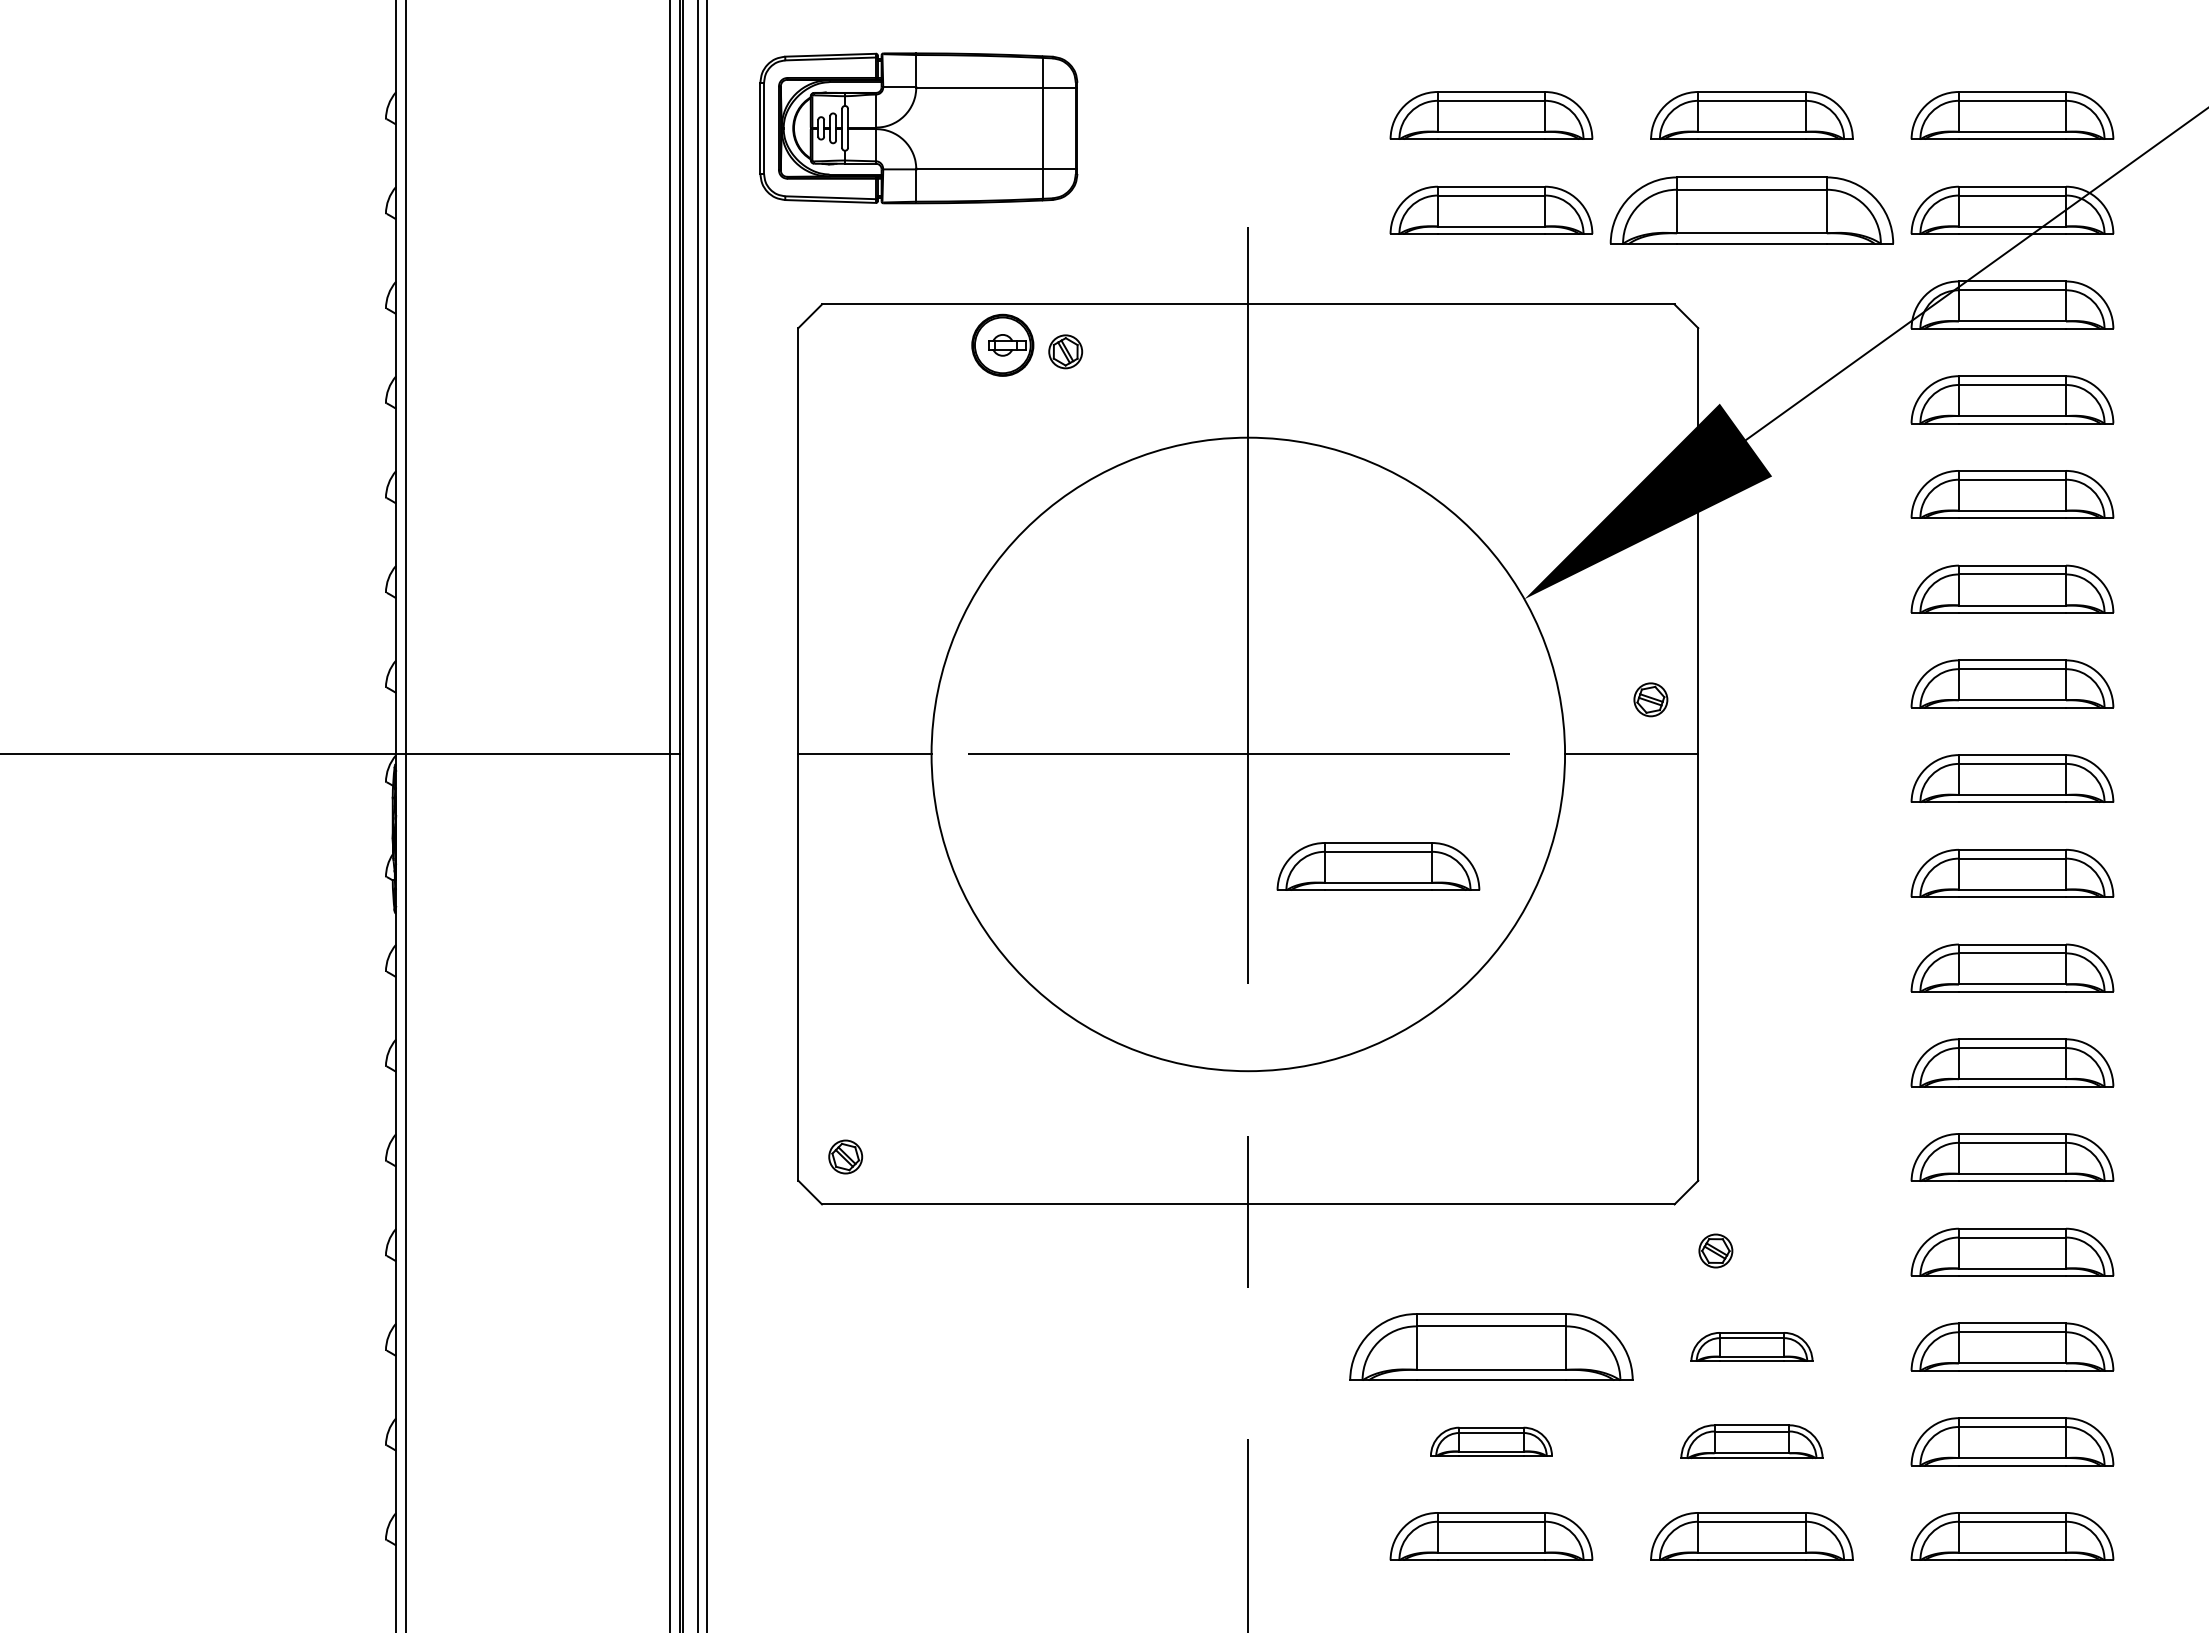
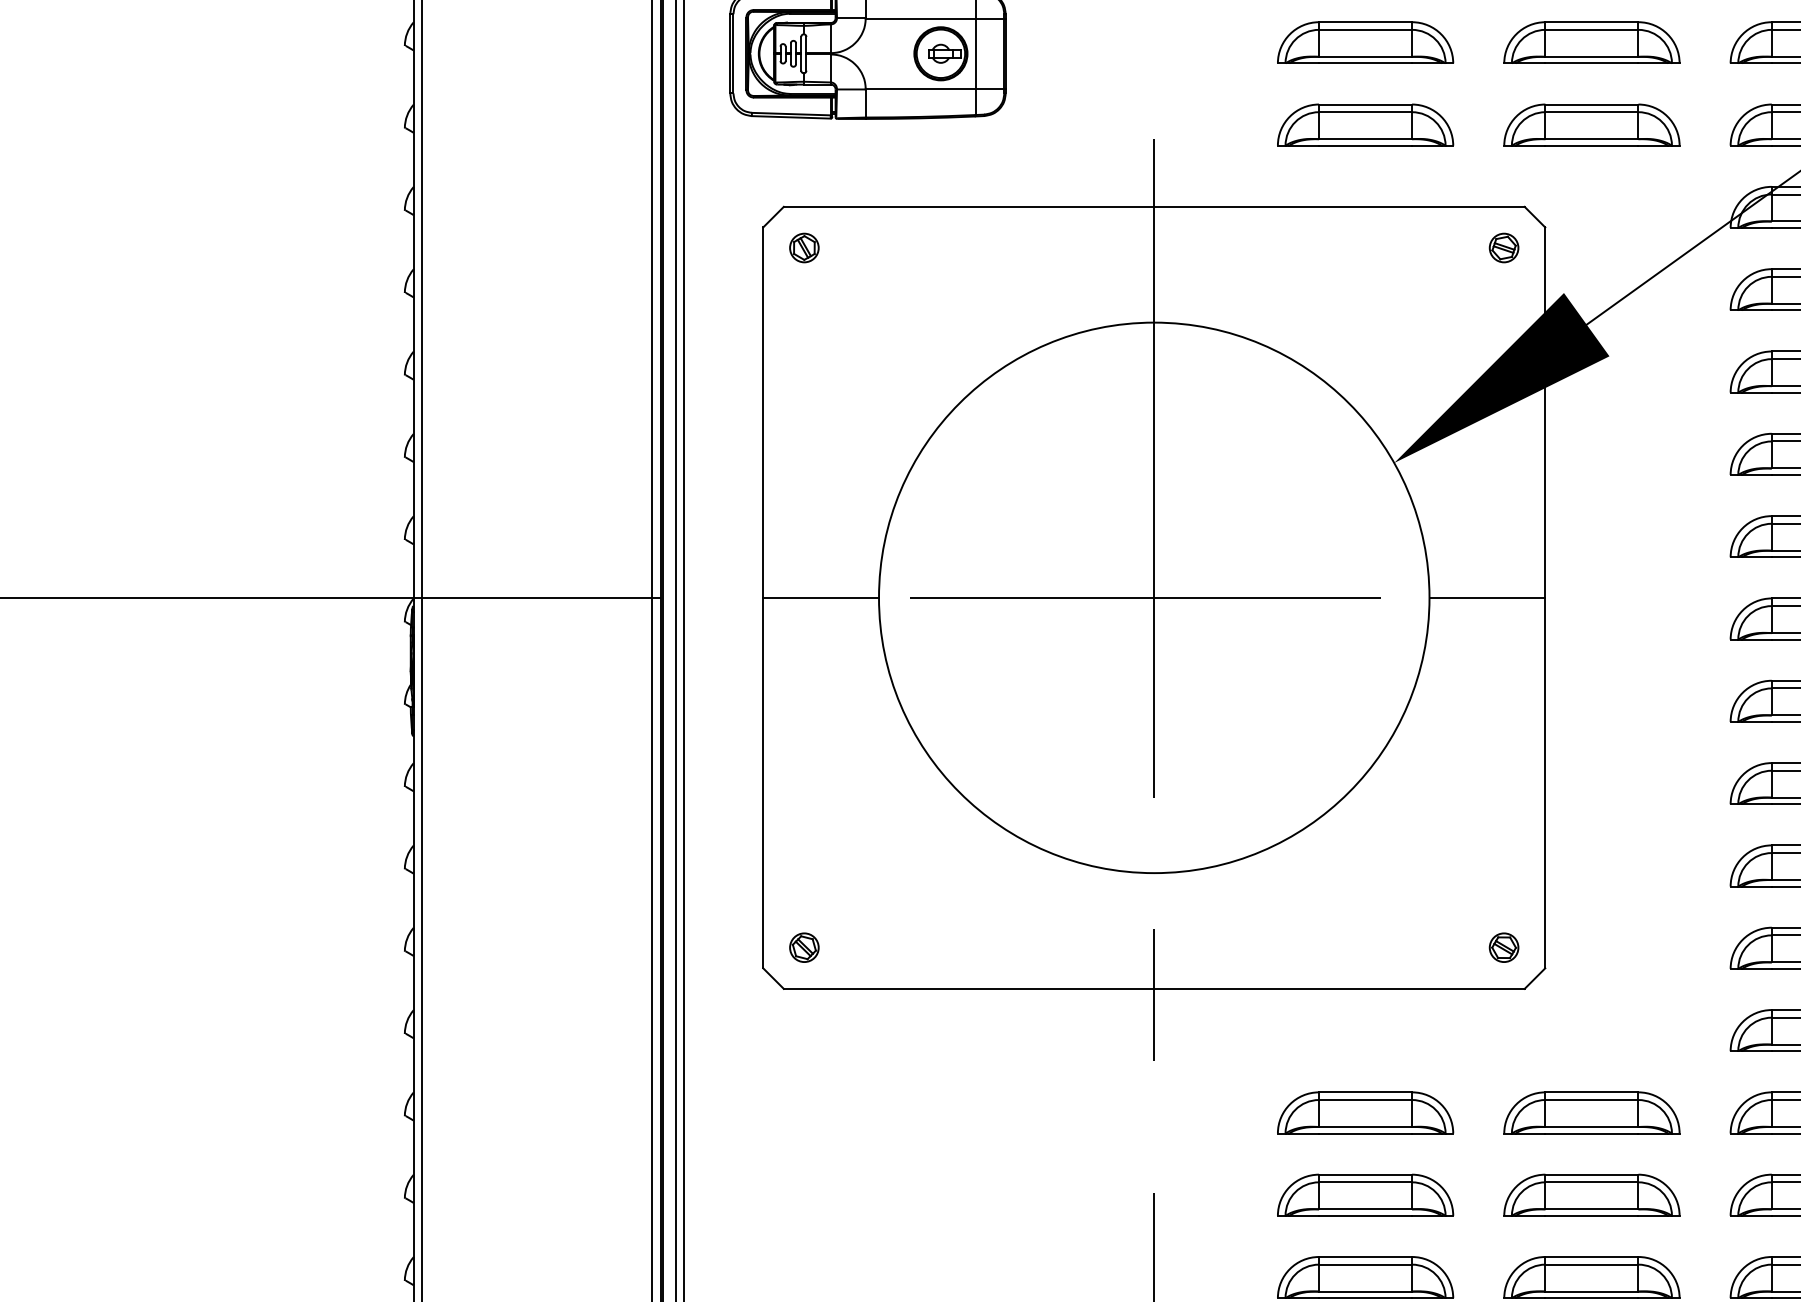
part: (1751, 209) -> (1591, 124), size x0.71
part: (1002, 344) -> (940, 53), moved
part: (1065, 351) -> (804, 247), moved
part: (1650, 699) -> (1503, 247), moved
part: (1378, 866) -> (1267, 695), removed
part: (1715, 1250) -> (1503, 947), moved
part: (1491, 1346) -> (1365, 1112), size x0.71
part: (1751, 1346) -> (1591, 1112), size x1.67
part: (1491, 1441) -> (1365, 1194), size x1.67
part: (1751, 1441) -> (1591, 1194), size x1.43

